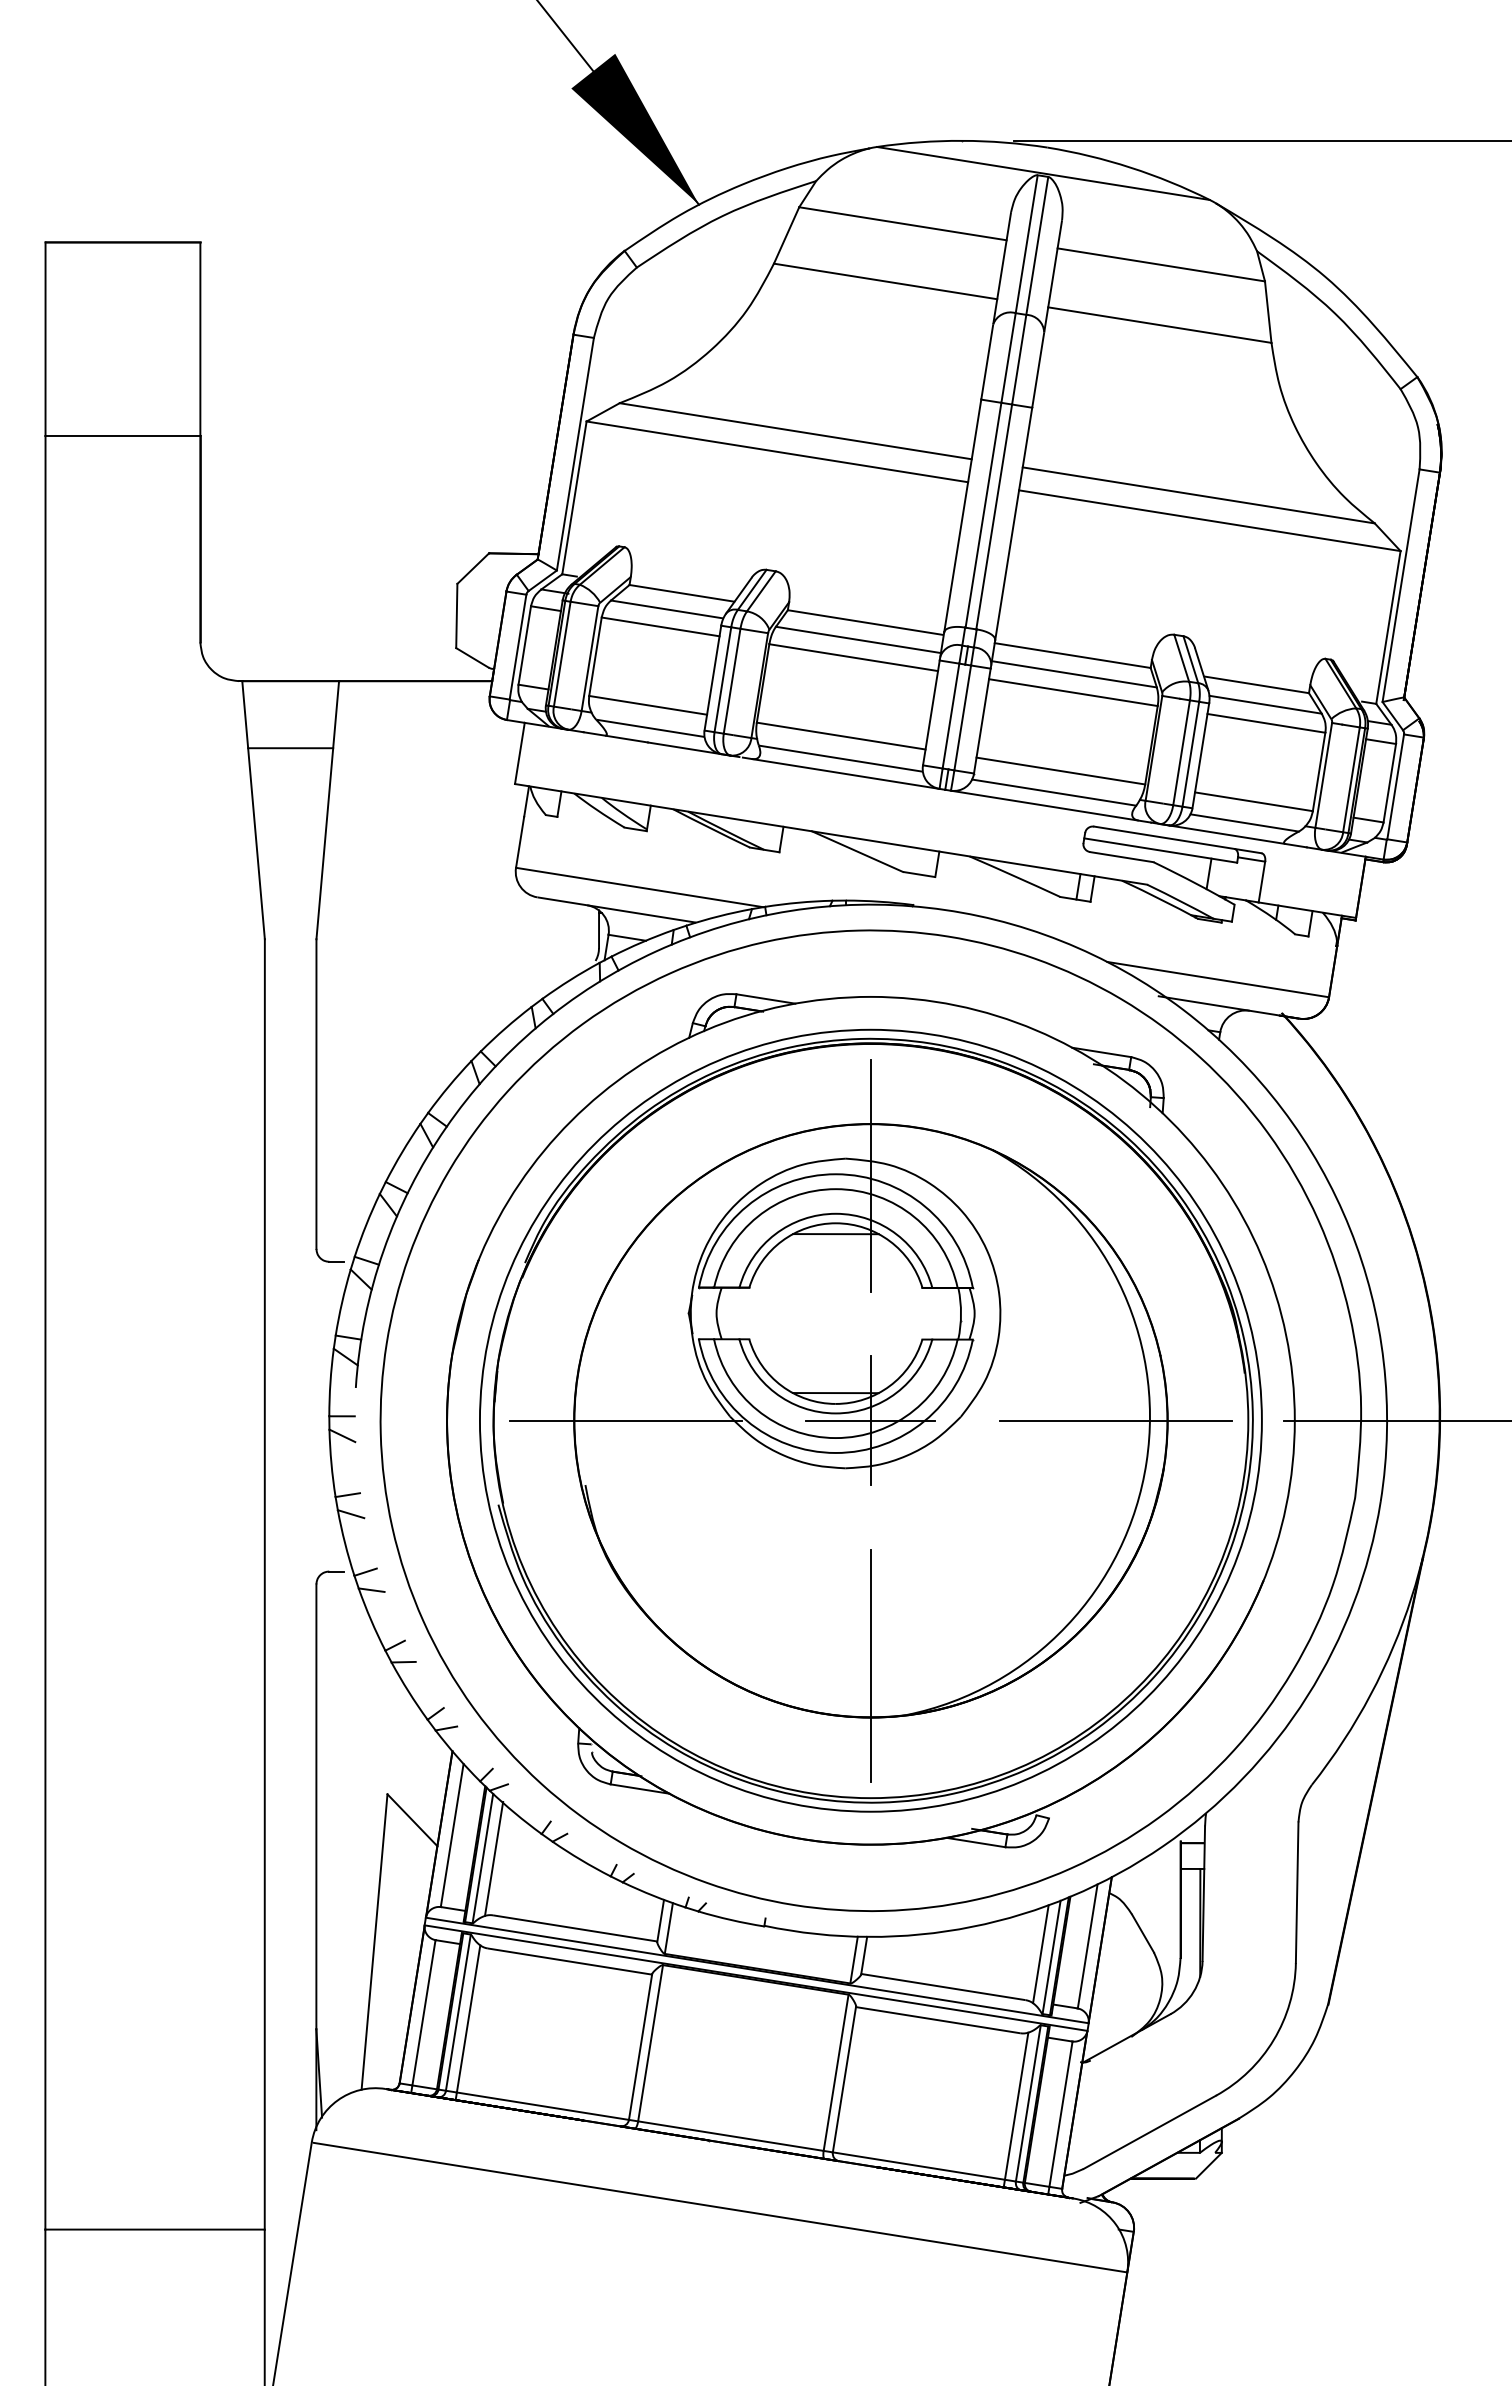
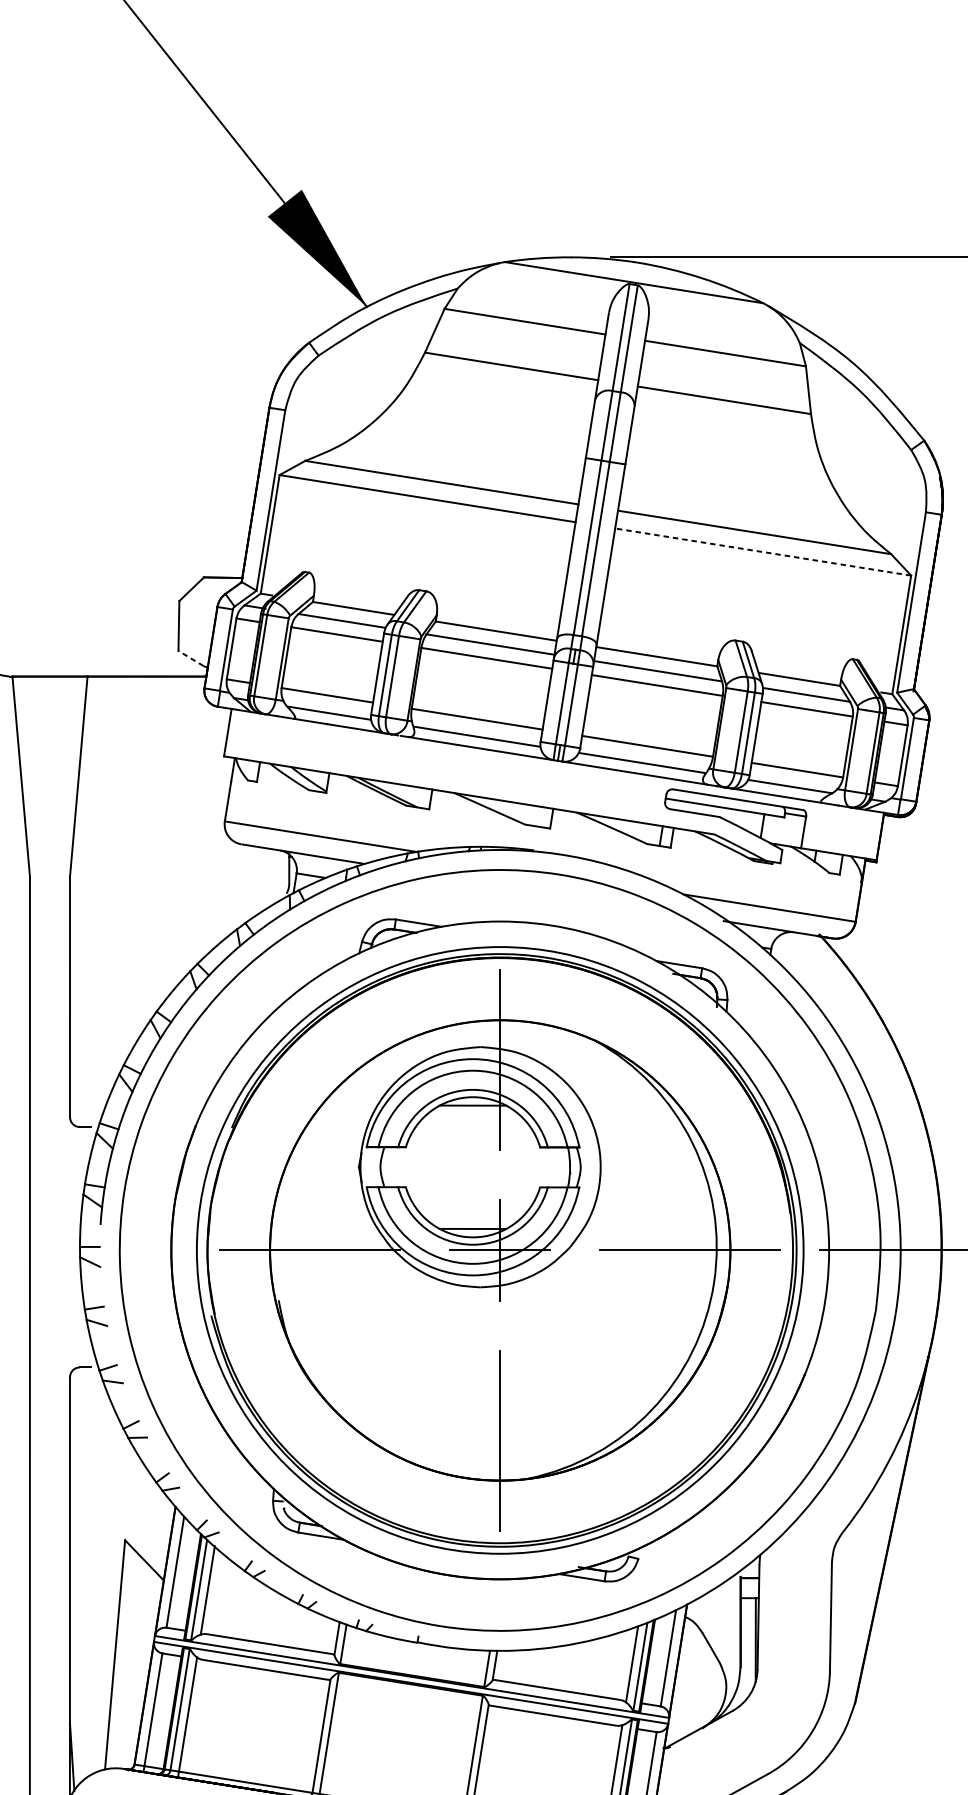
line: (1209, 520) -> (762, 551), solid -> dashed
line: (472, 657) -> (191, 658), solid -> dashed
line: (290, 748) -> (49, 728), removed

